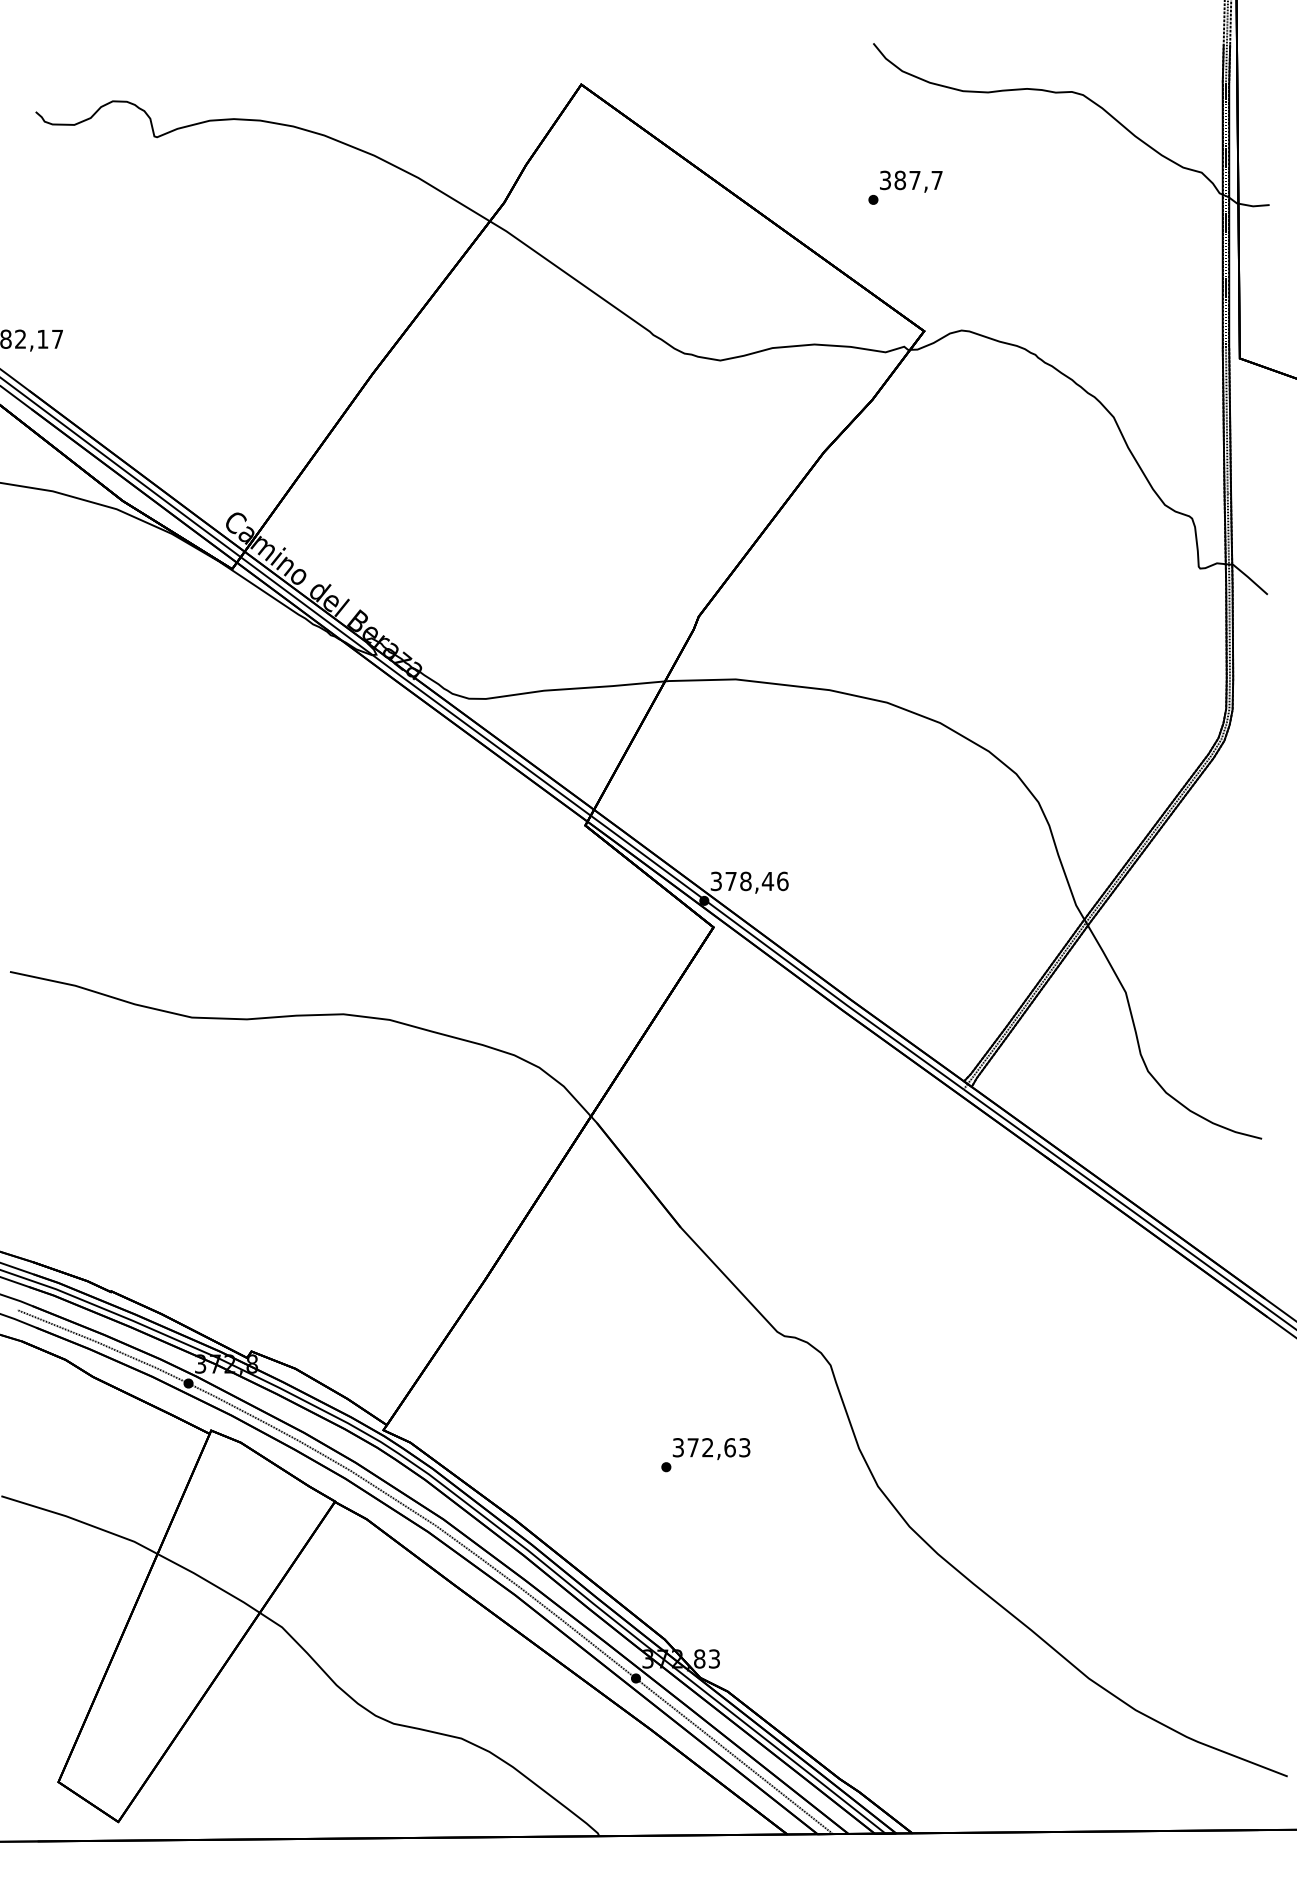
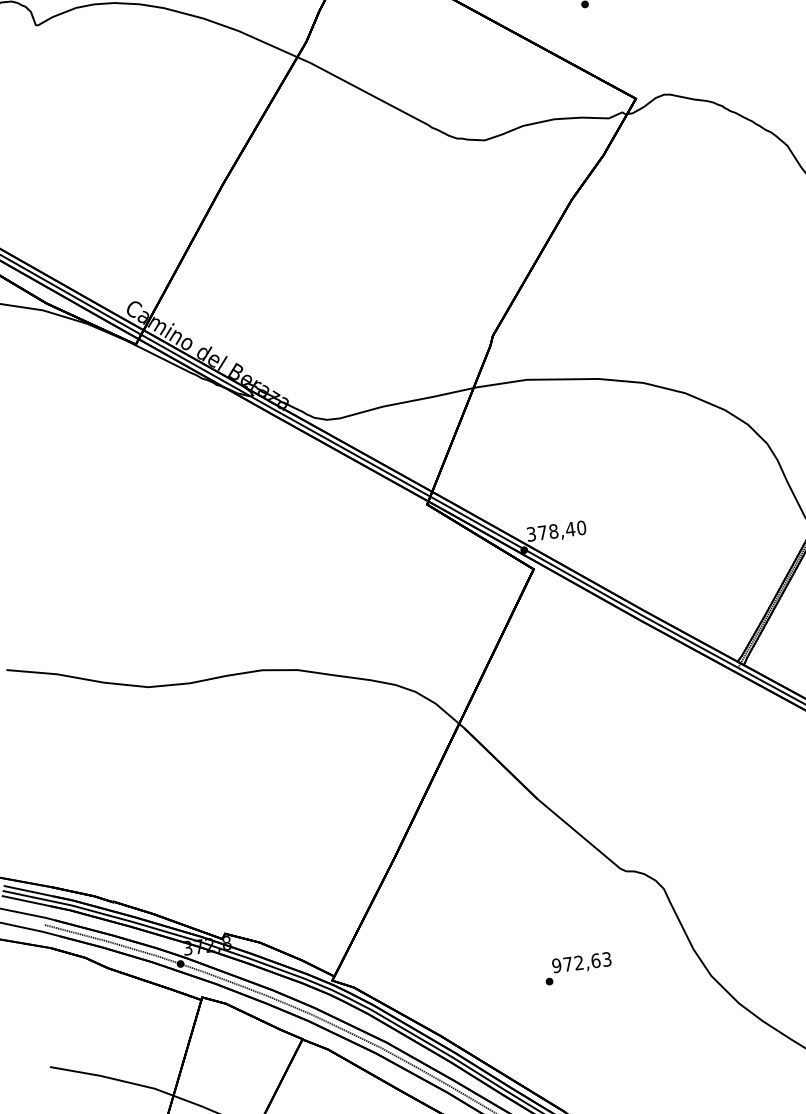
text: (782, 880) -> (581, 527), 378,46 -> 378,40
text: (678, 1447) -> (556, 965), 372,63 -> 972,63

